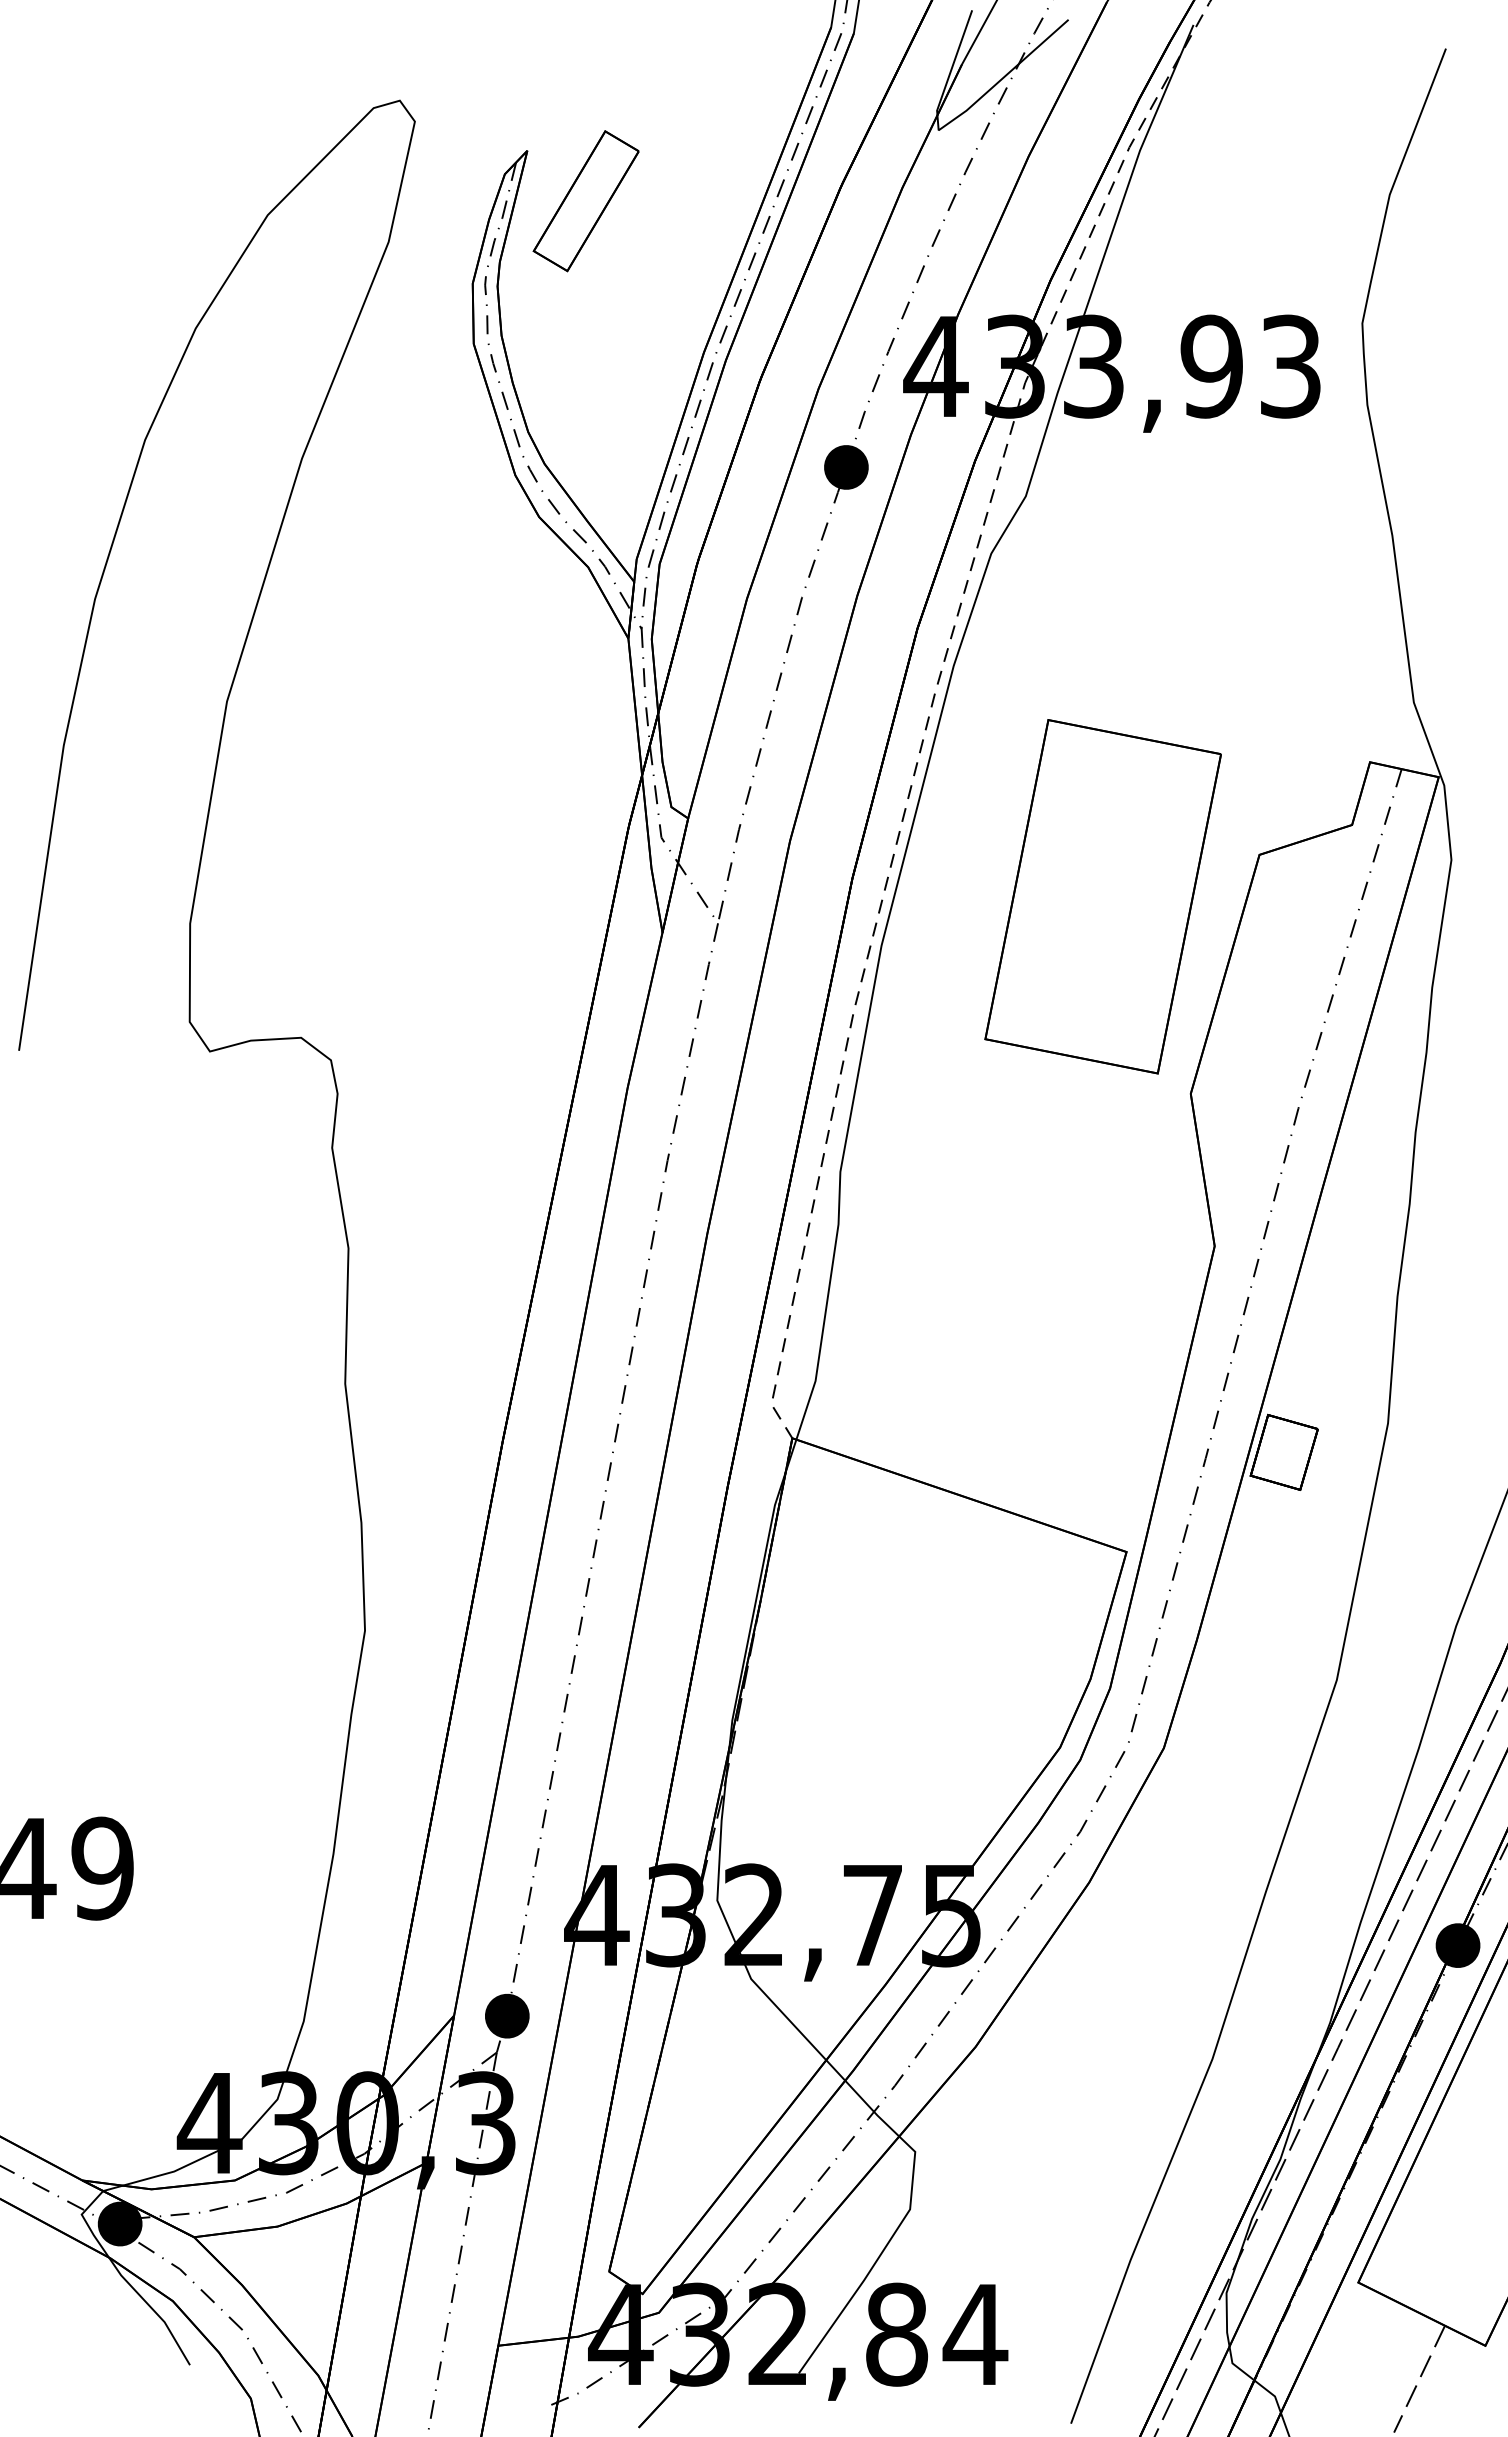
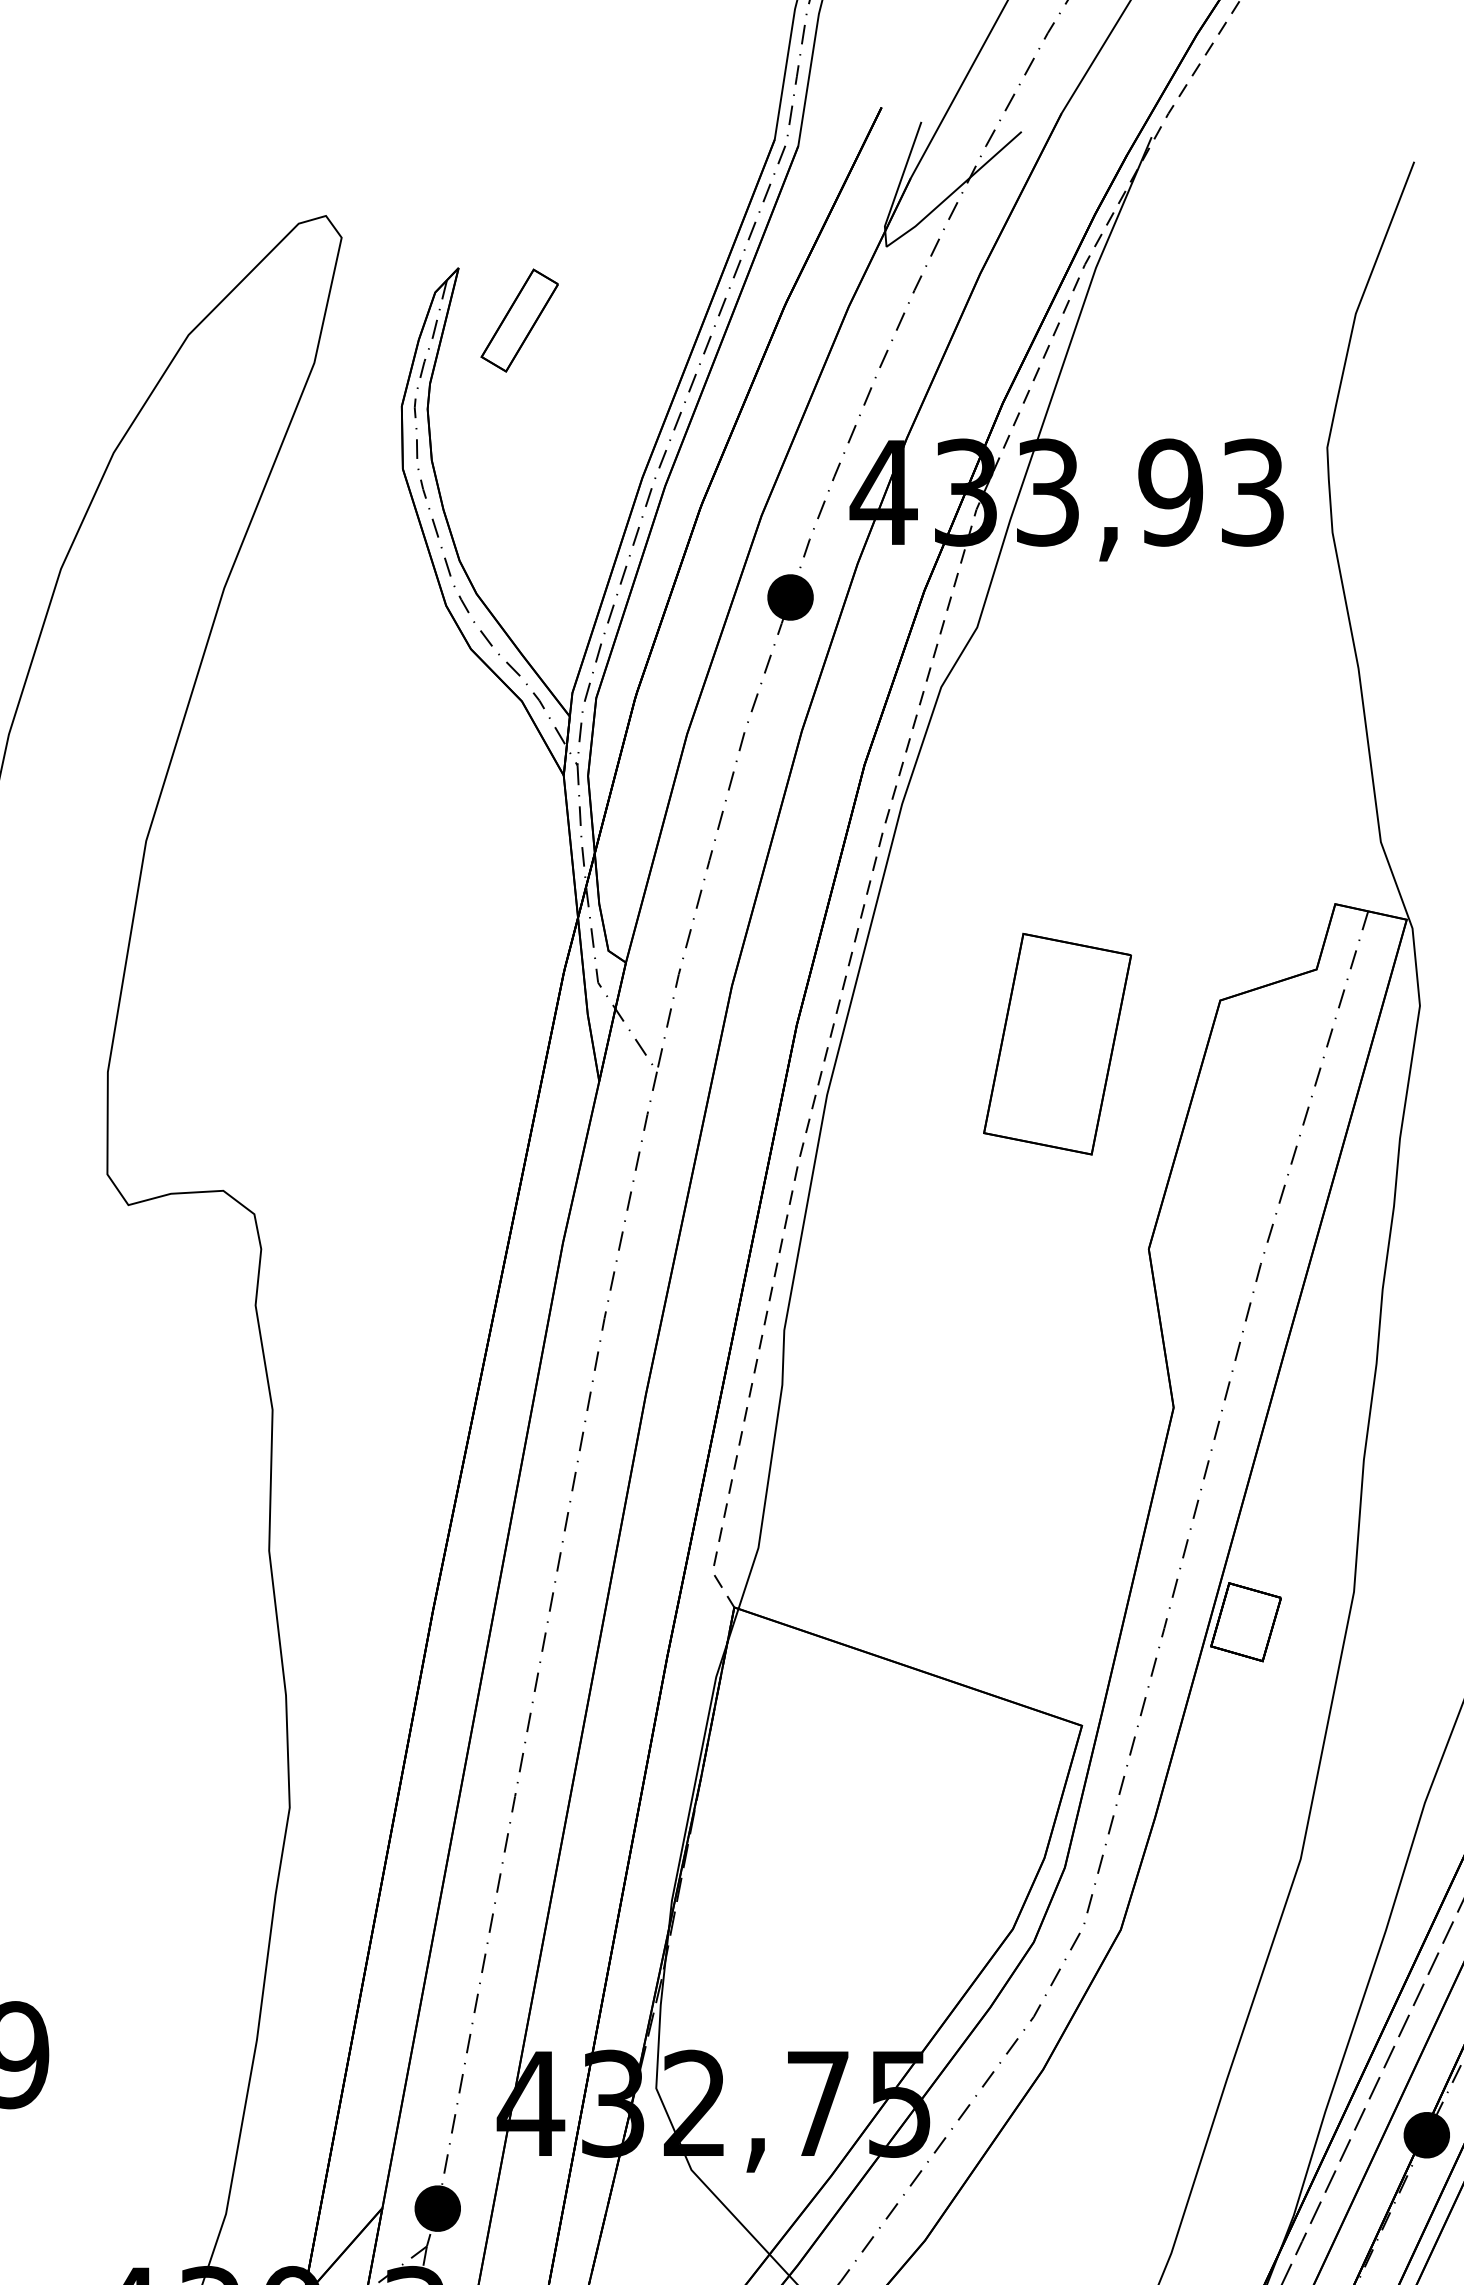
part: (585, 201) -> (519, 320), size x0.7
part: (1102, 896) -> (1056, 1043), size x0.6

